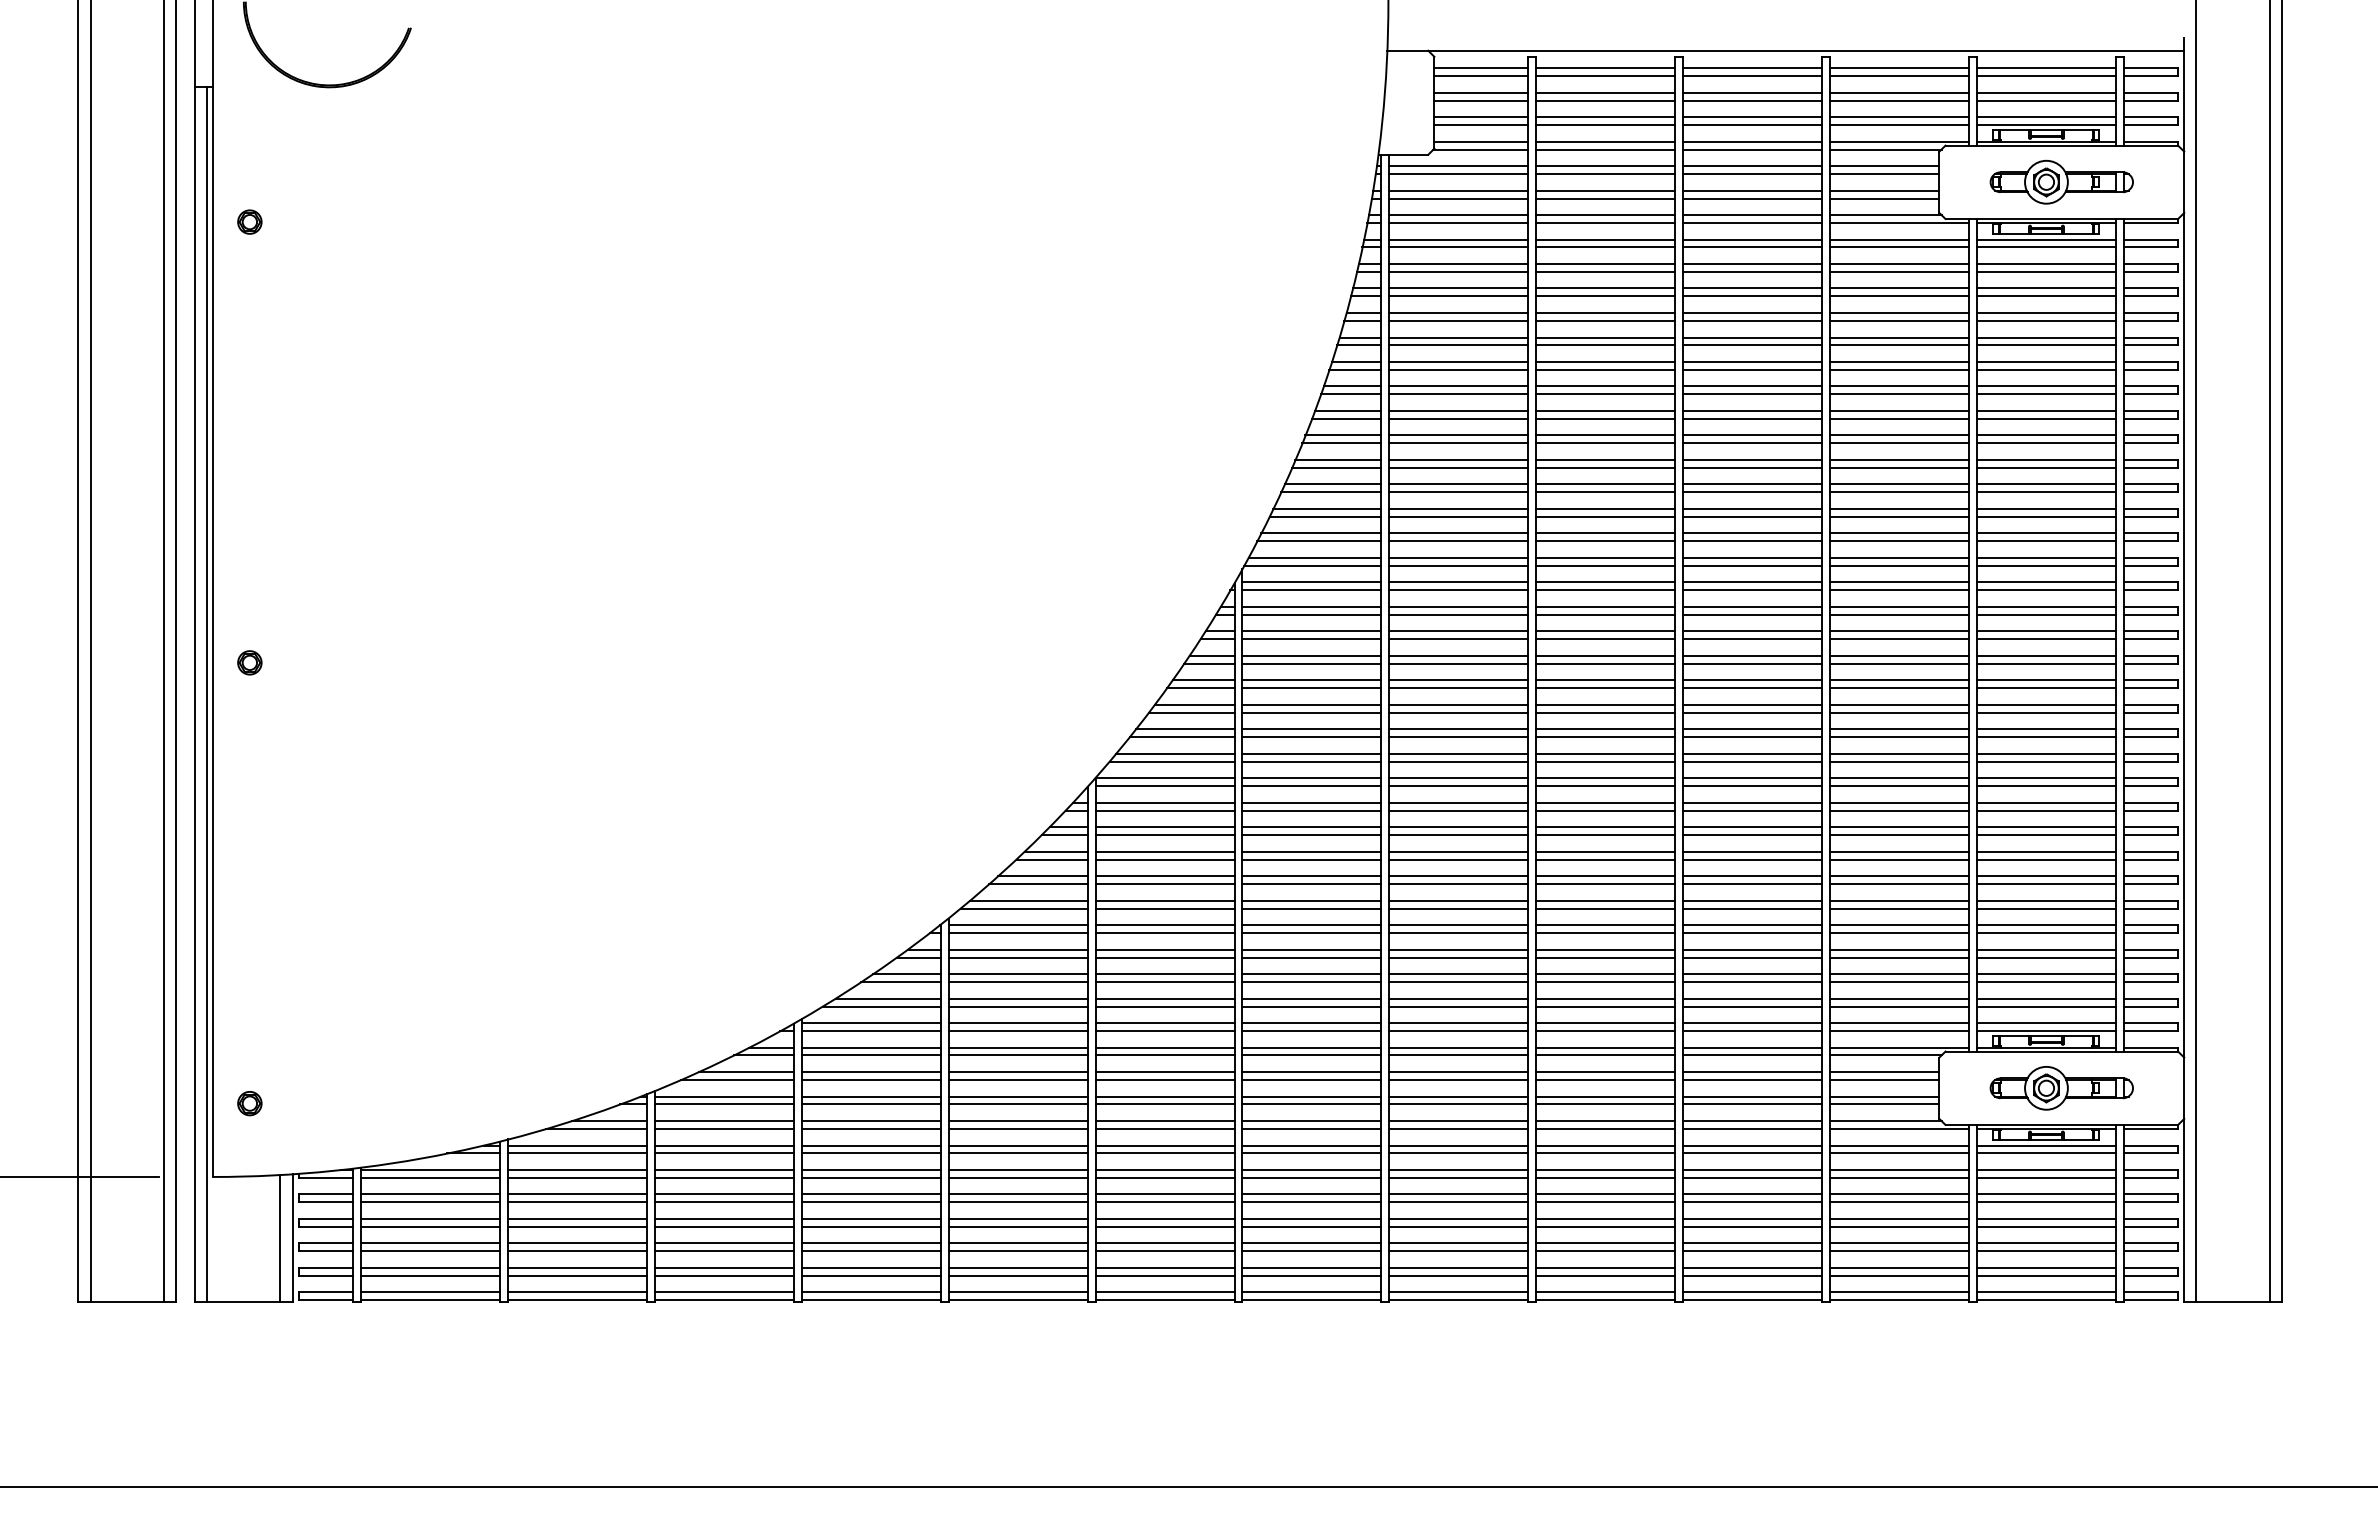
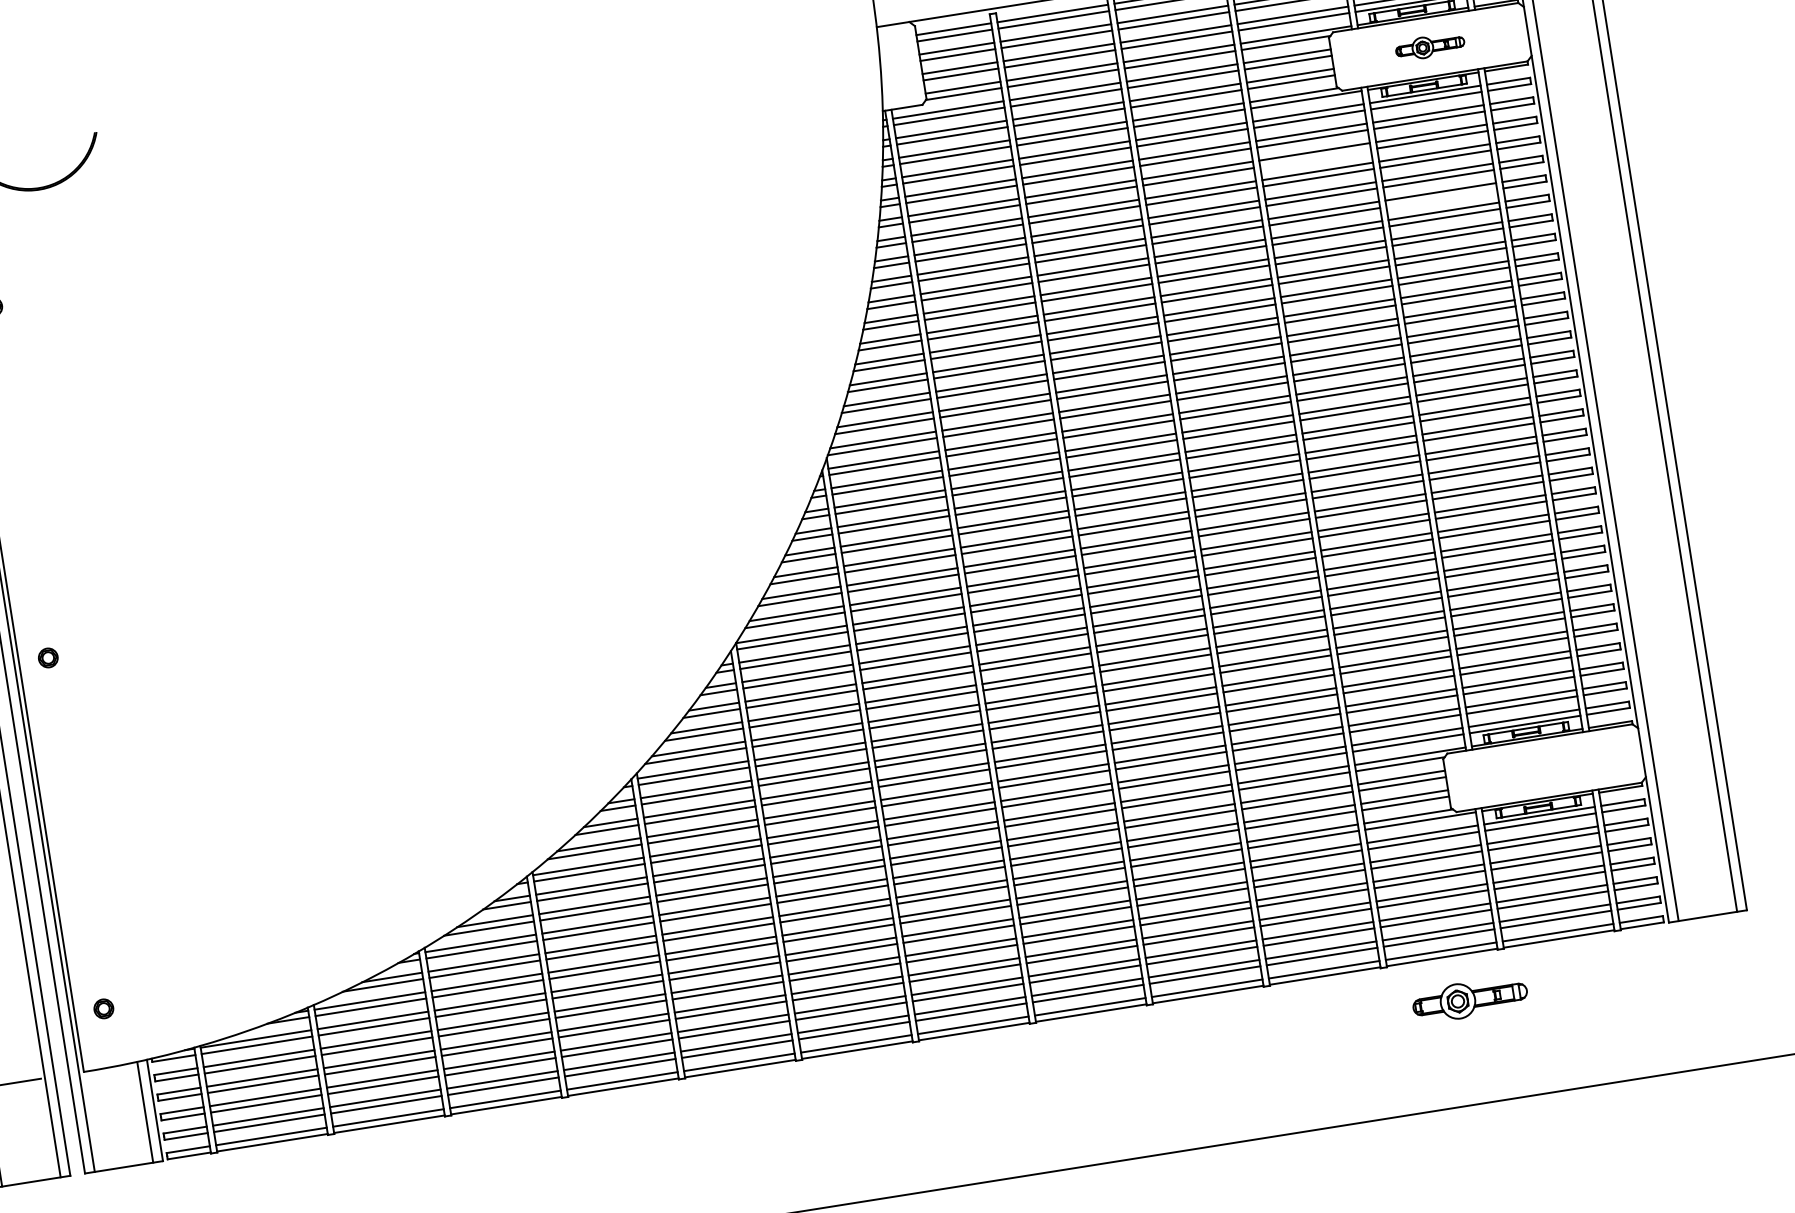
part: (2061, 181) -> (1429, 46), size x0.6
line: (1899, 296) -> (1315, 158), removed
line: (2045, 369) -> (1440, 197), removed
part: (2061, 1088) -> (1469, 999), moved

